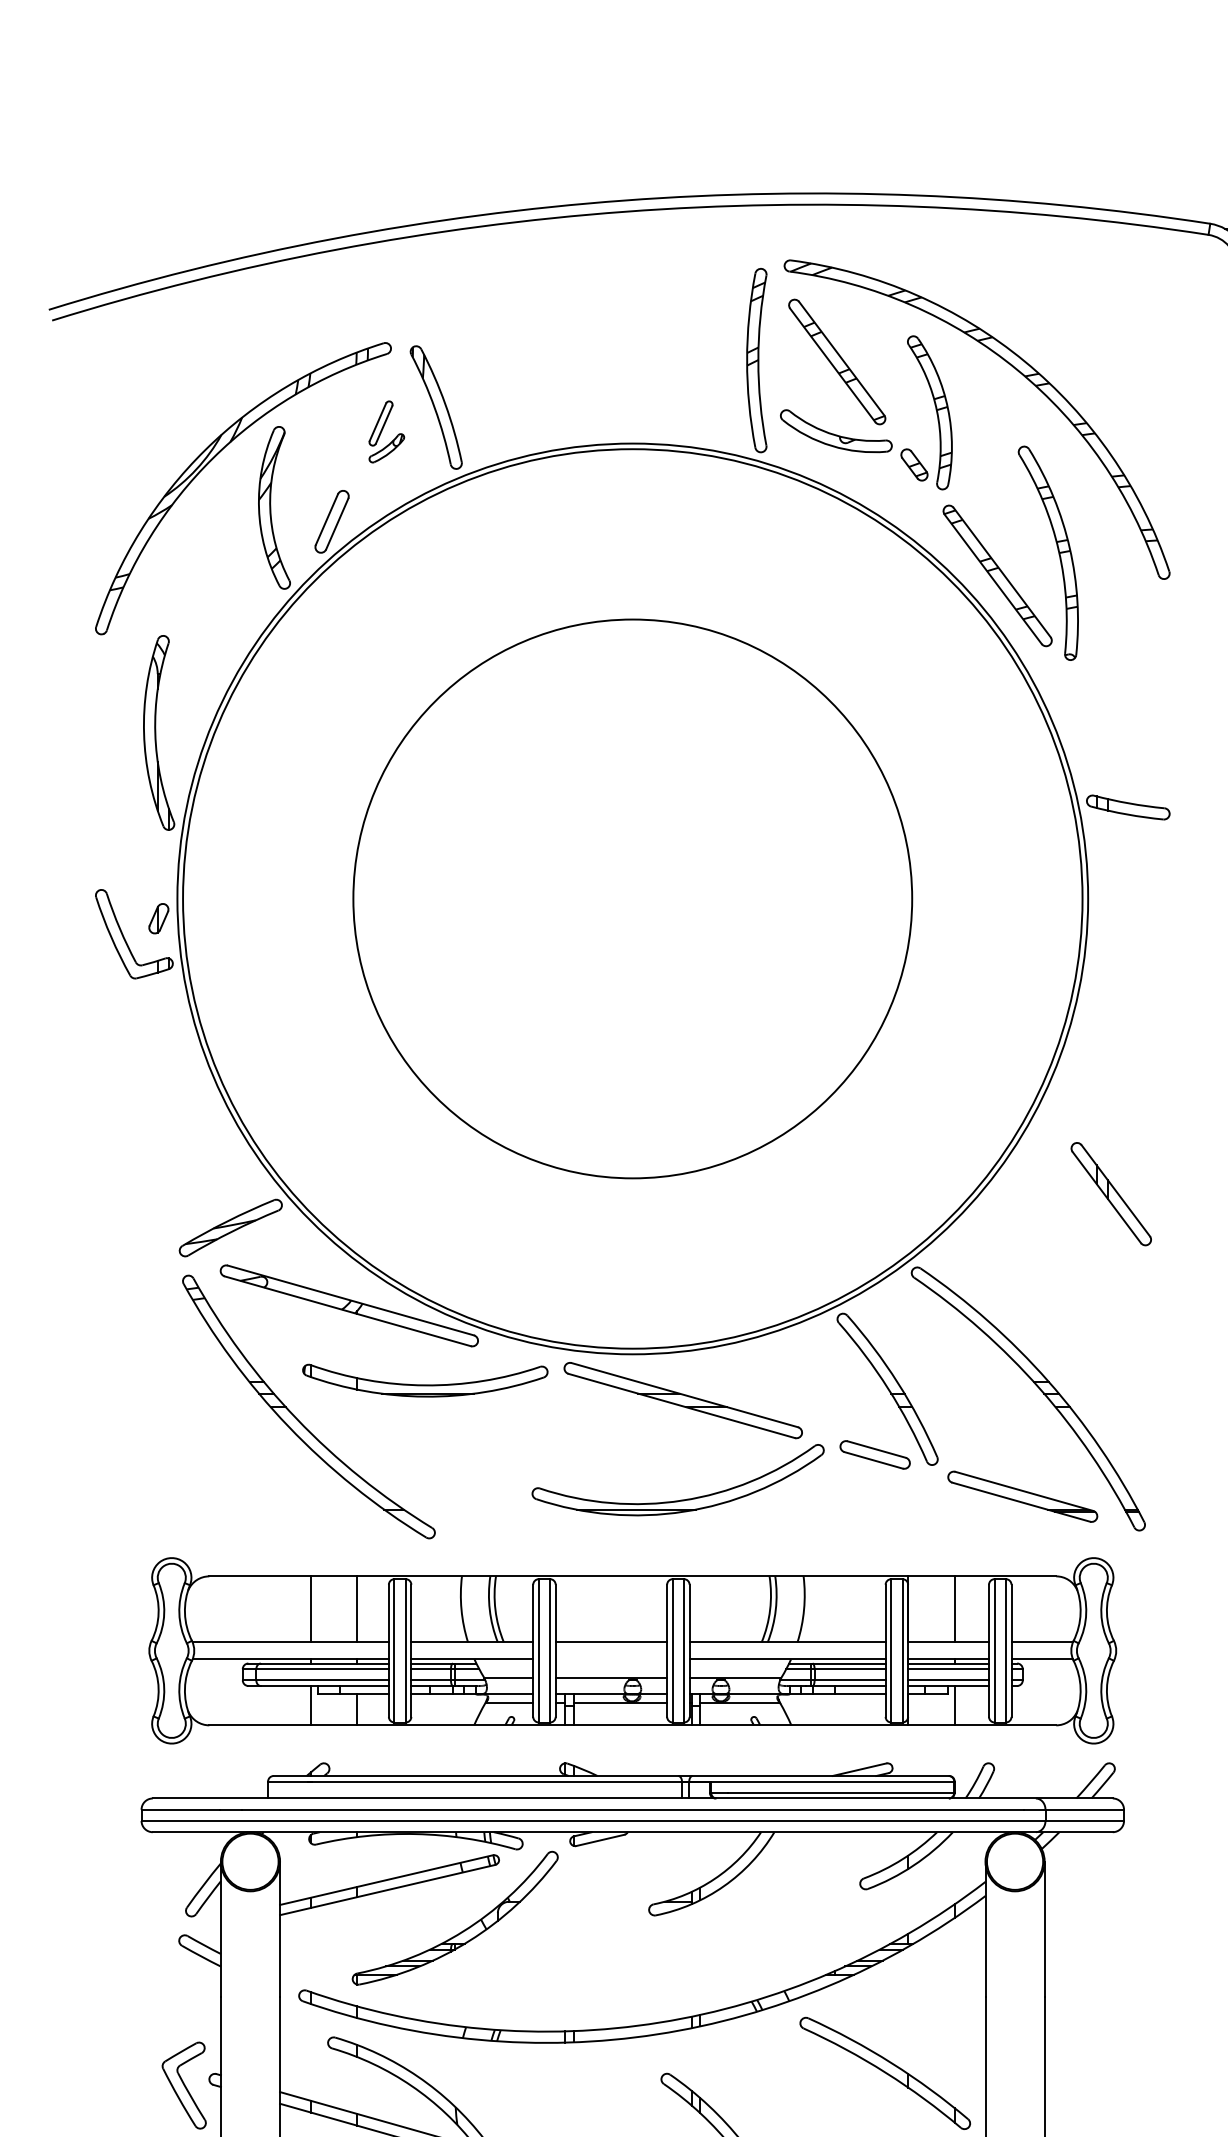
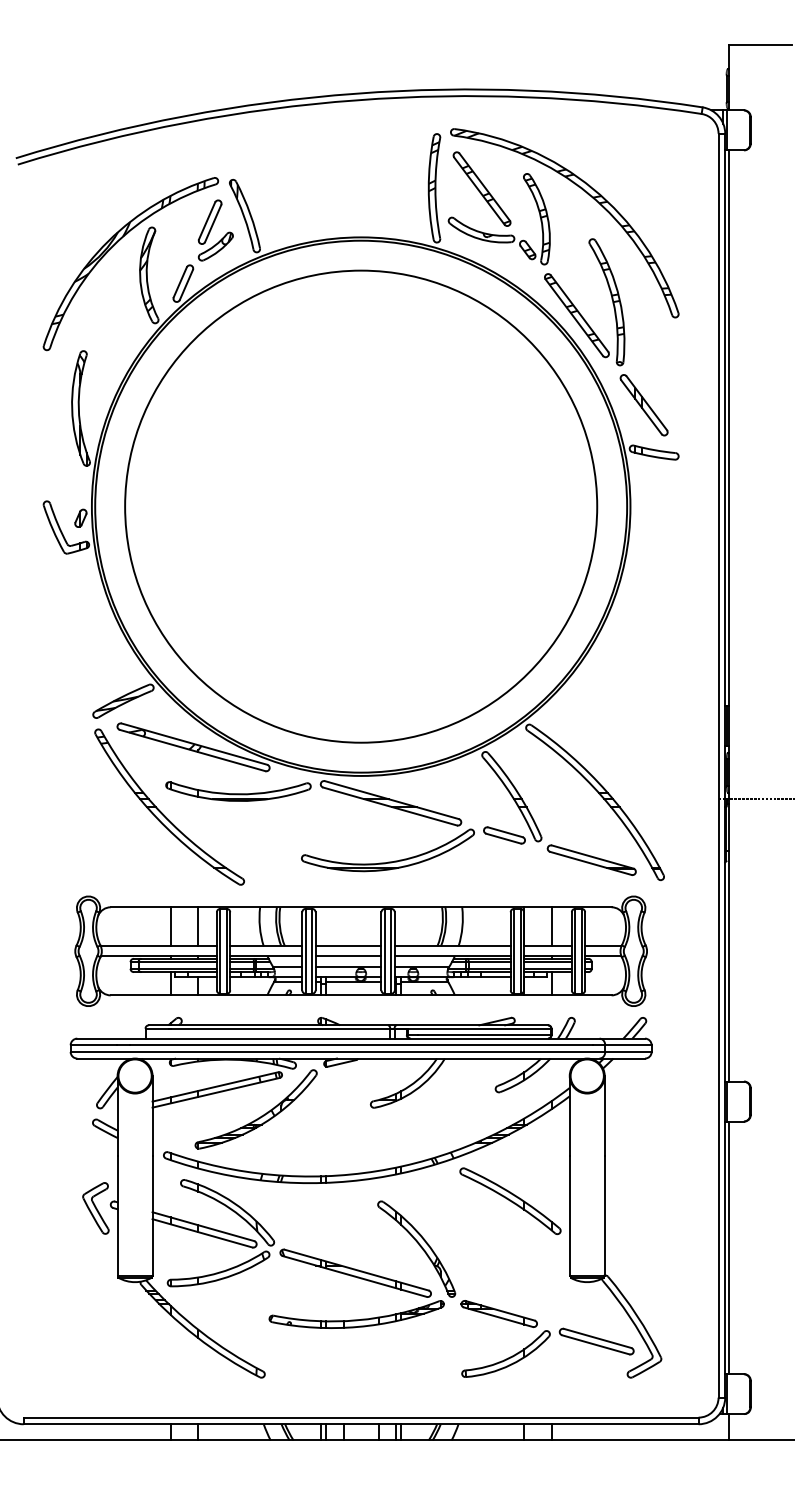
part: (386, 431) -> (215, 230), size x1.67
circle: (633, 898) -> (361, 506), size x1.43
part: (1110, 1194) -> (643, 405), moved
line: (611, 1659) -> (348, 956), added

